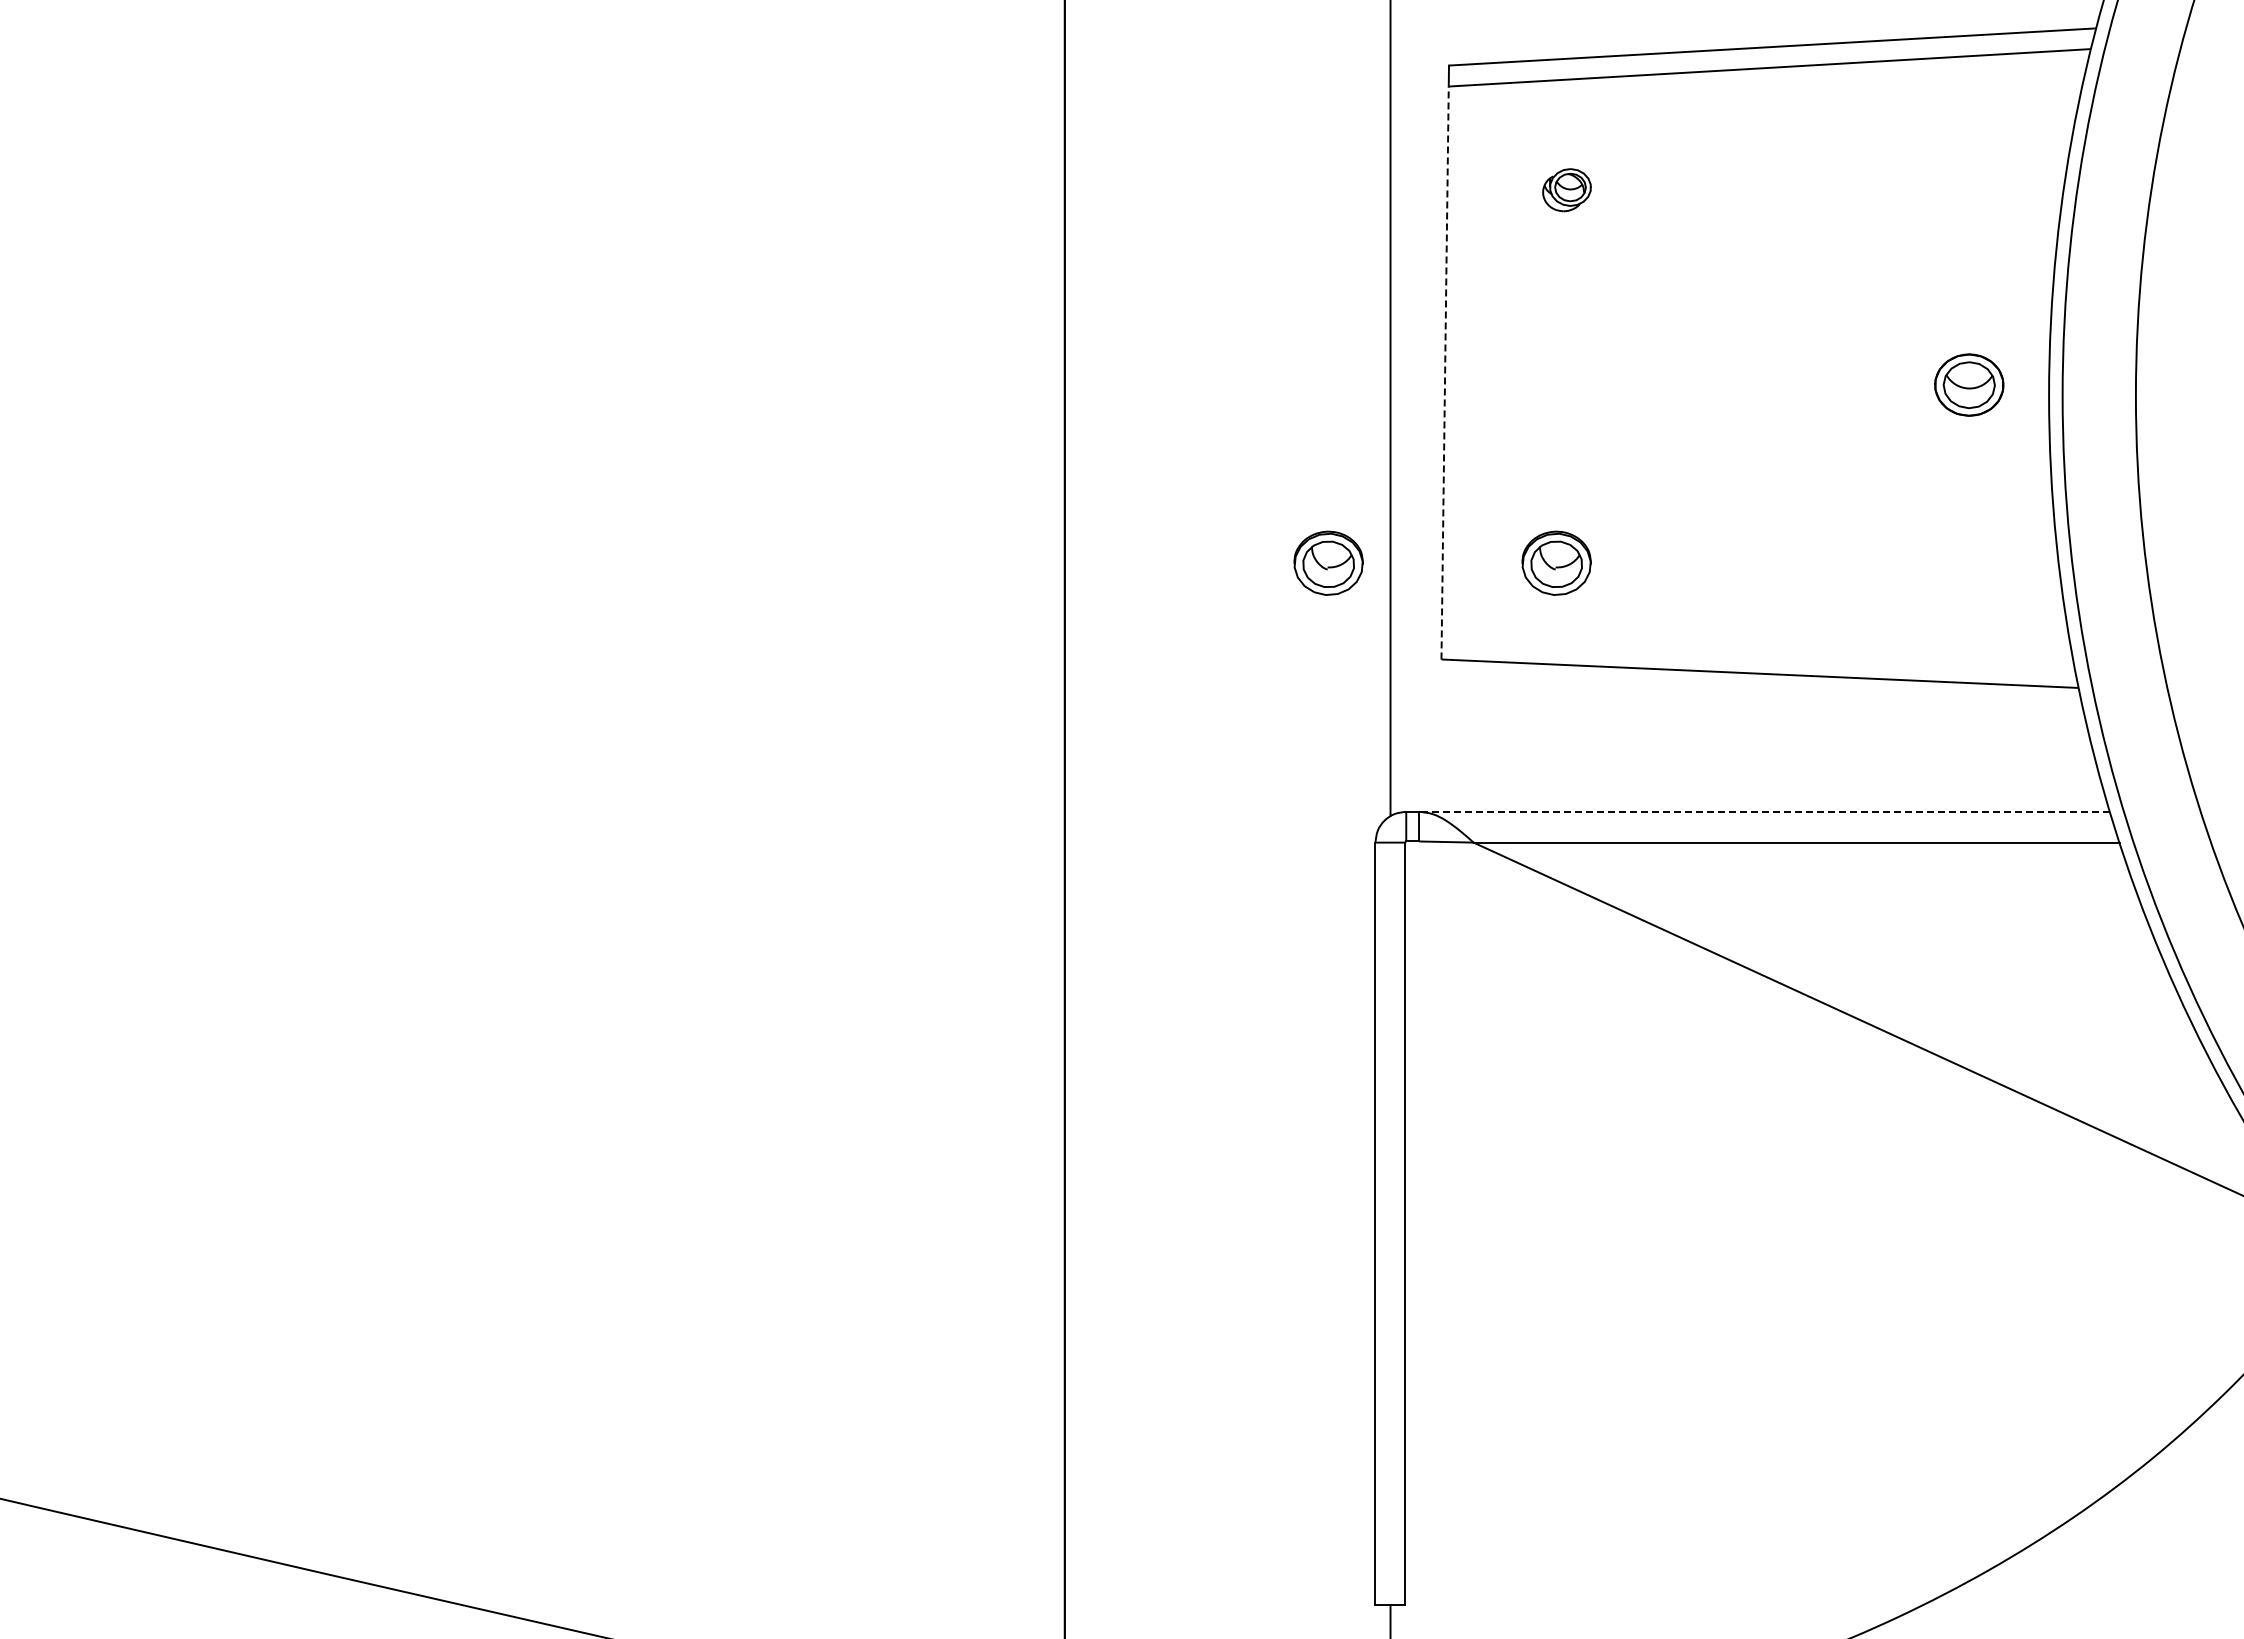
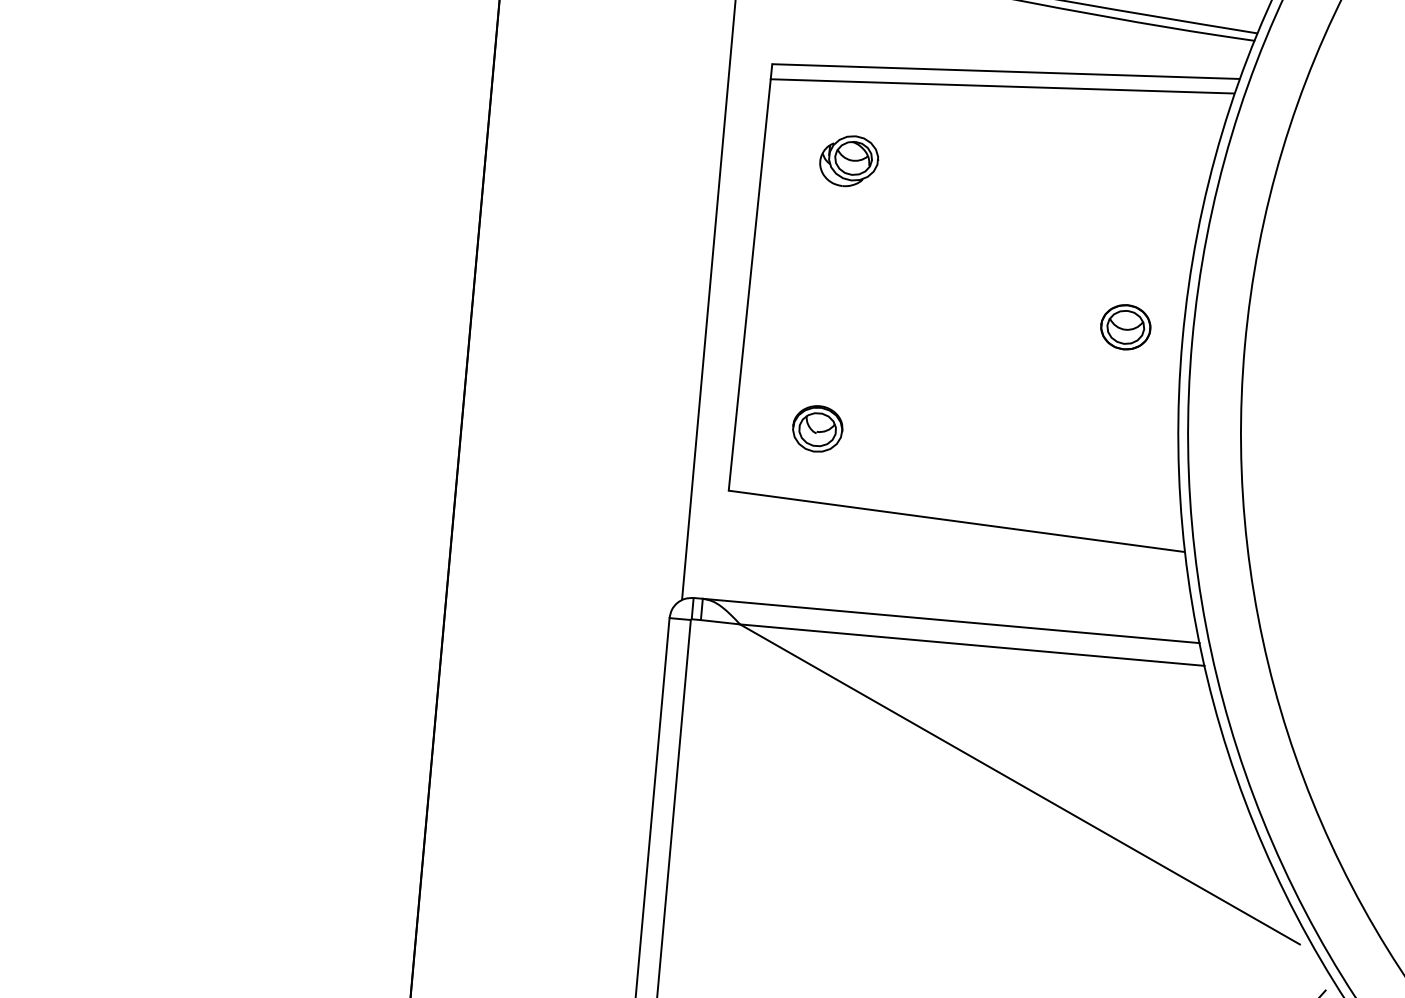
part: (1566, 190) -> (848, 161), size x1.67
line: (1445, 372) -> (750, 284), dashed -> solid
part: (1328, 562) -> (653, 413), removed
line: (1764, 811) -> (951, 620), dashed -> solid

